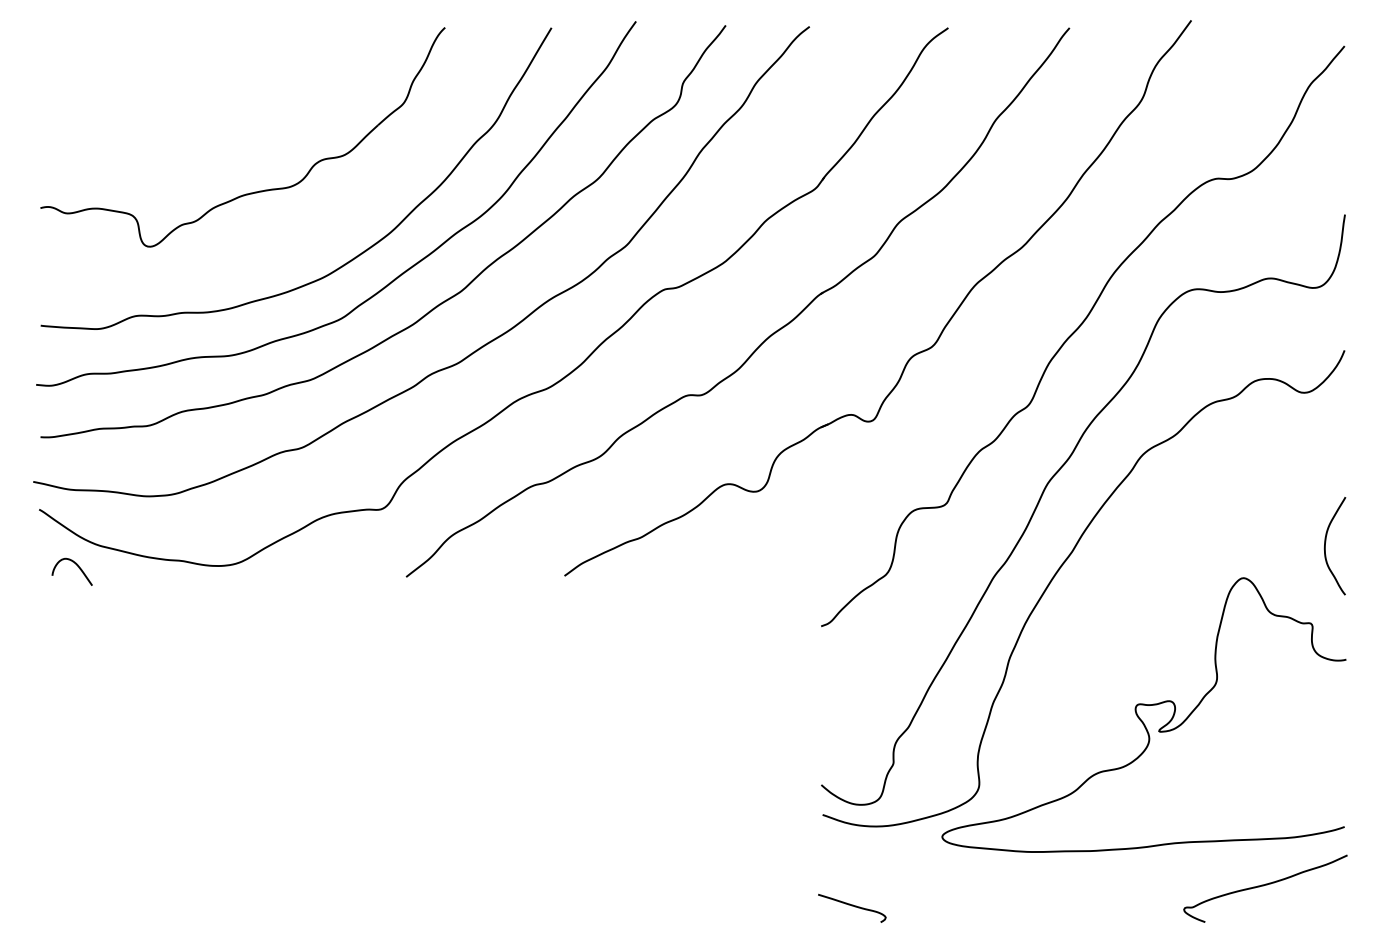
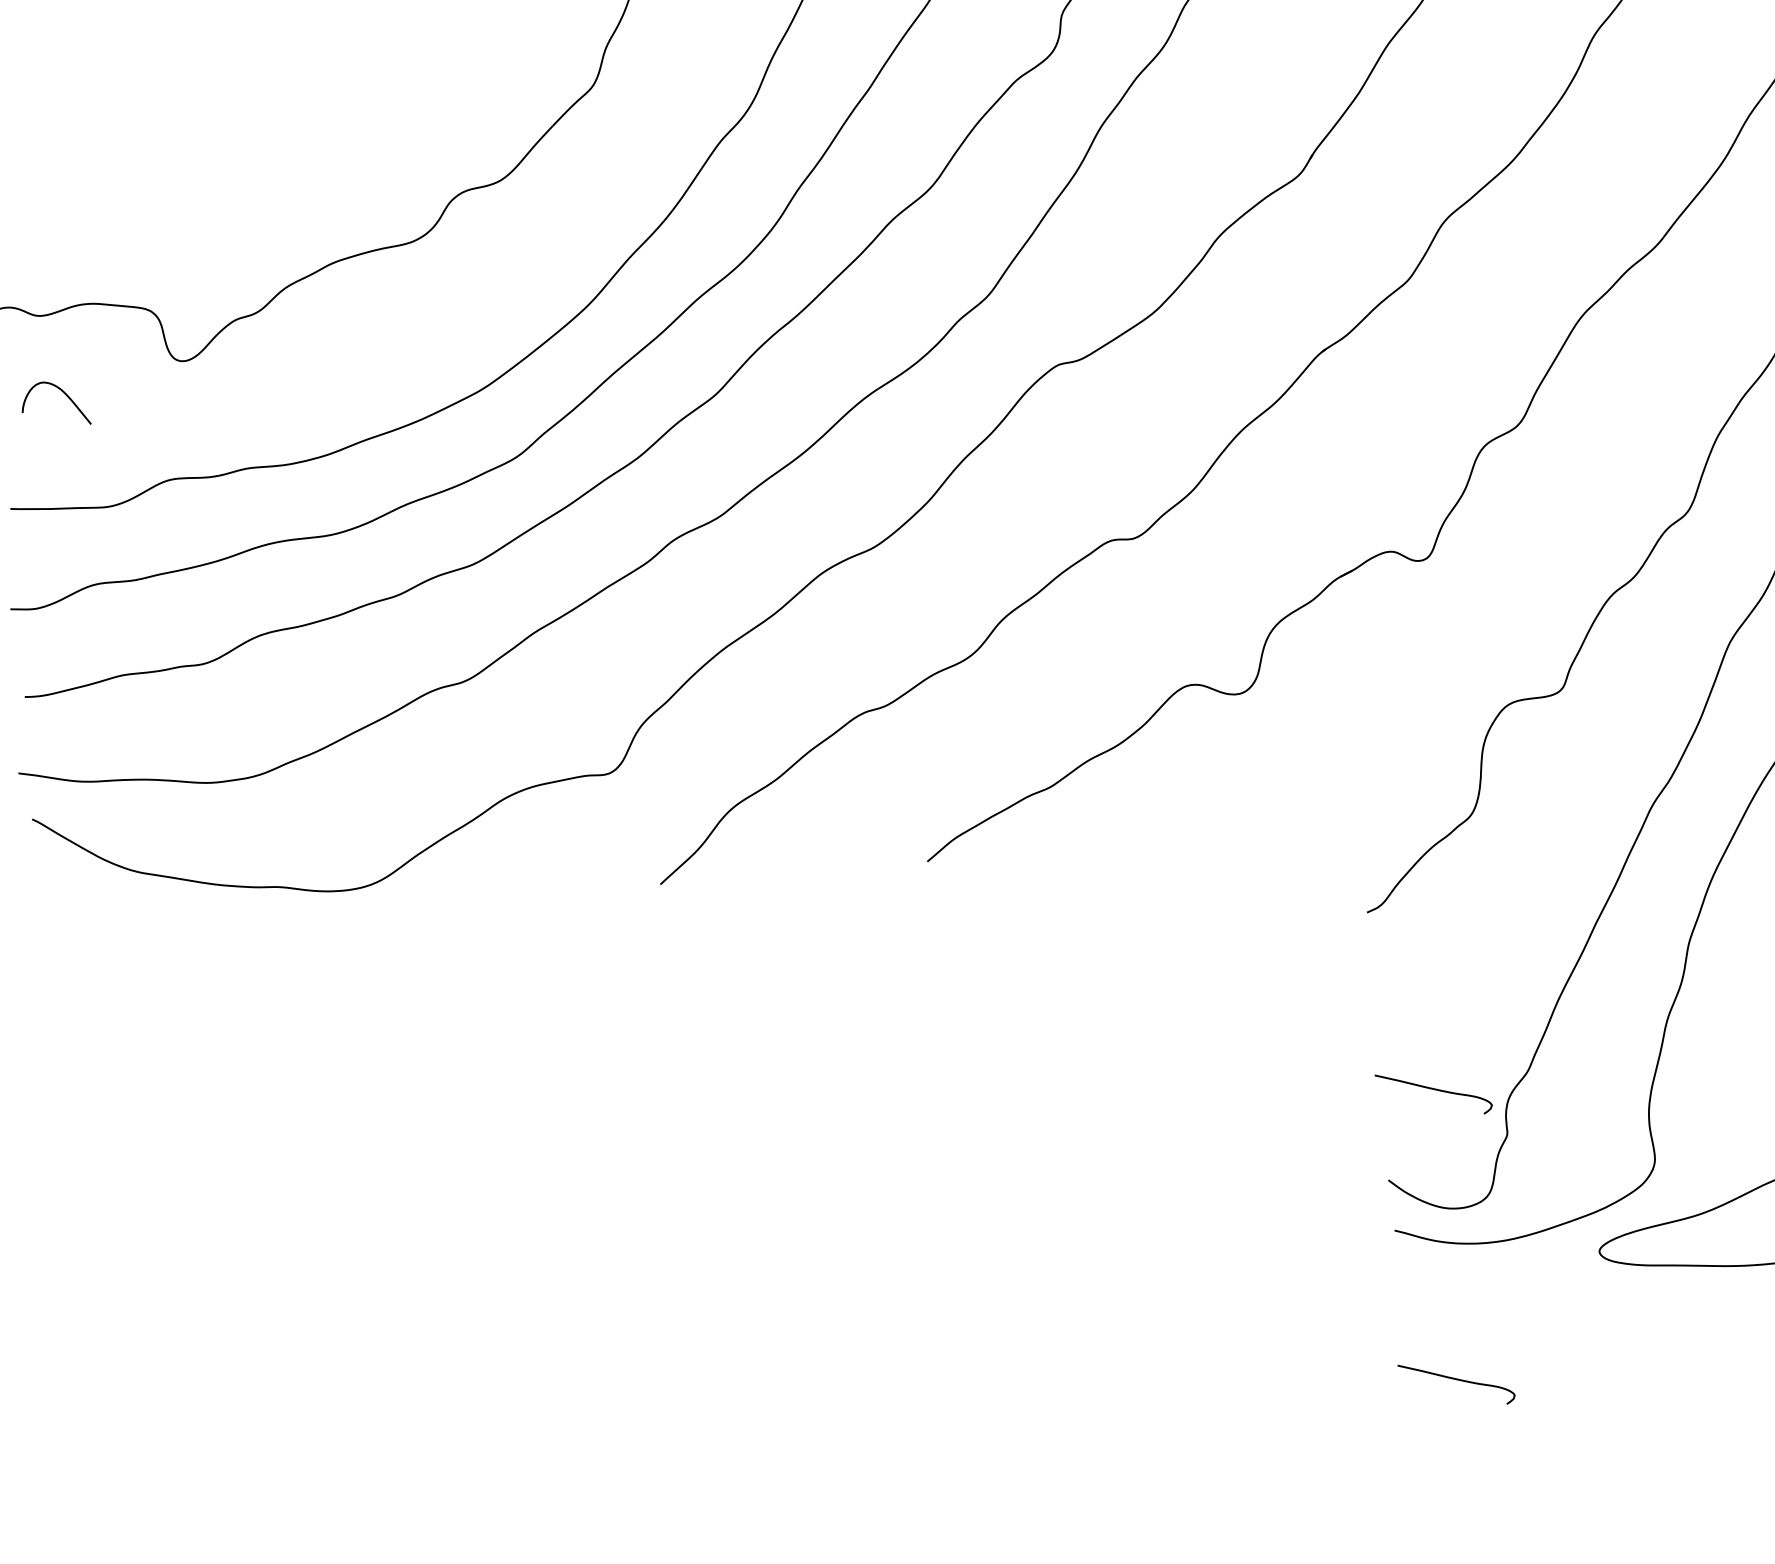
curve: (76, 565) -> (61, 392), moved
curve: (852, 734) -> (1434, 1090), added

